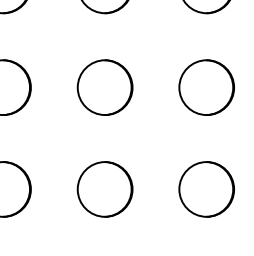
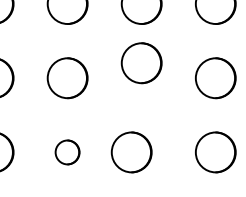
part: (206, 88) -> (141, 63), moved
part: (104, 189) -> (67, 152), size x0.6
part: (206, 189) -> (131, 152), moved

